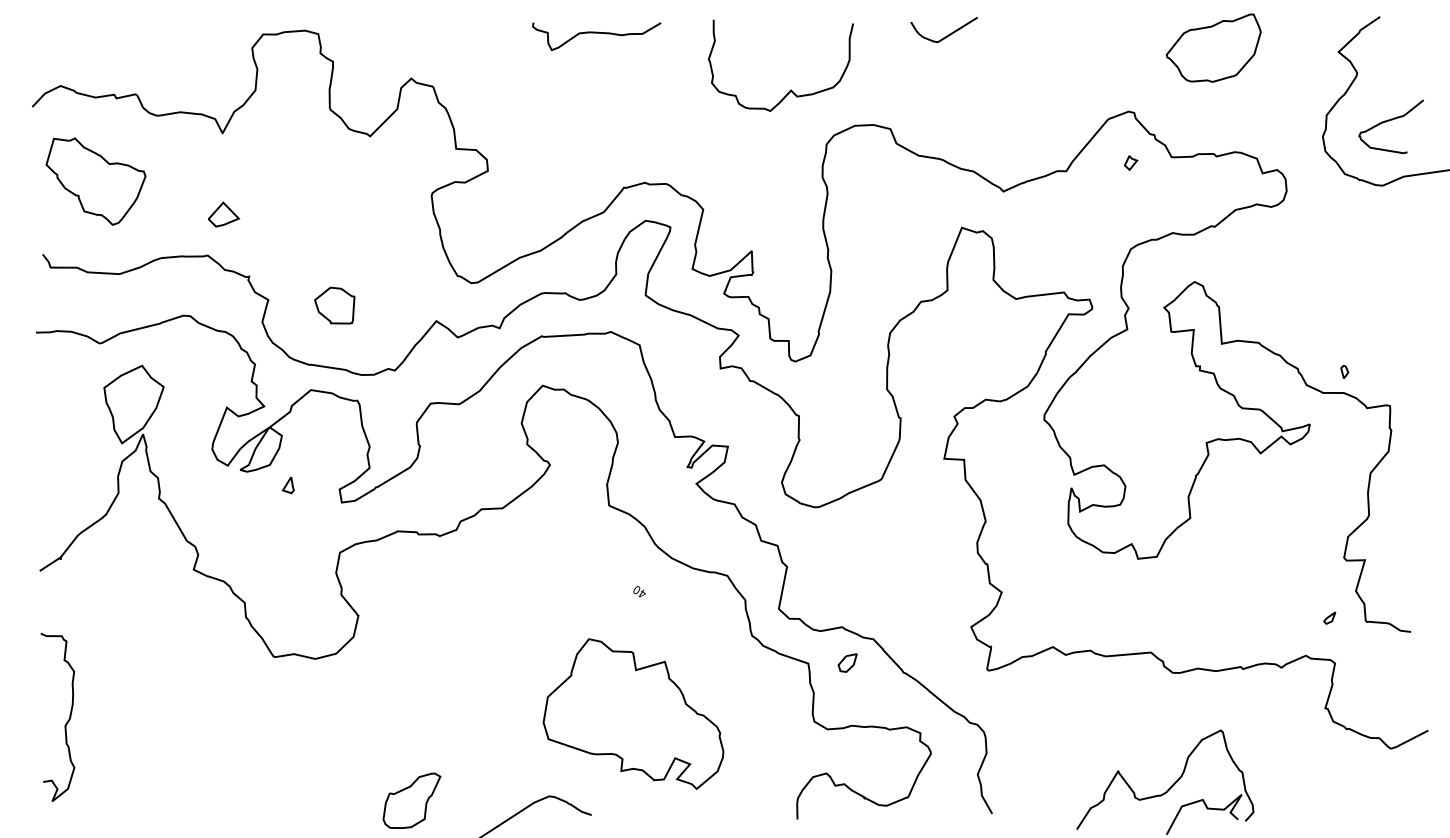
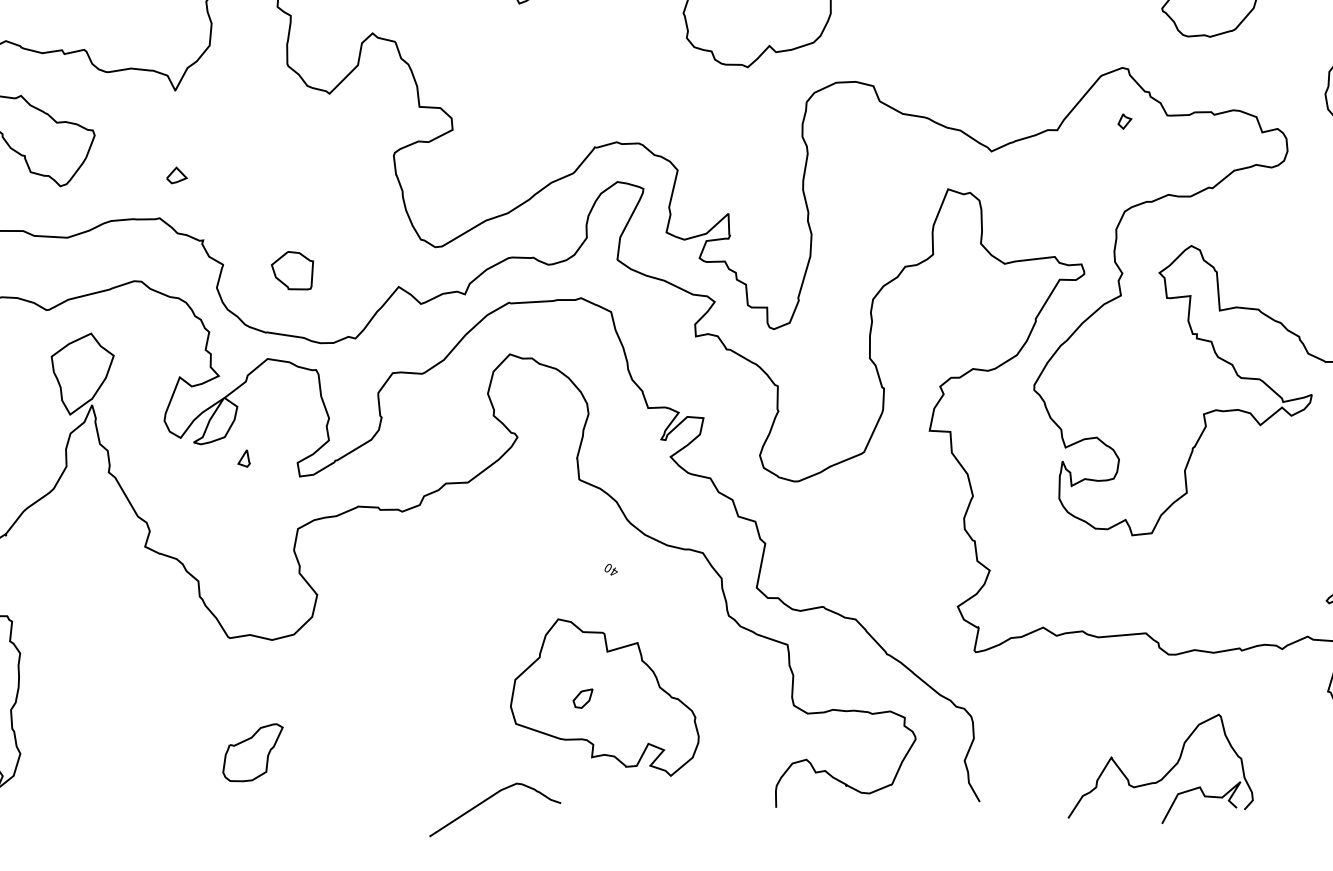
part: (224, 214) -> (177, 175), size x0.62
part: (847, 662) -> (582, 698), moved
part: (411, 800) -> (252, 752), moved

